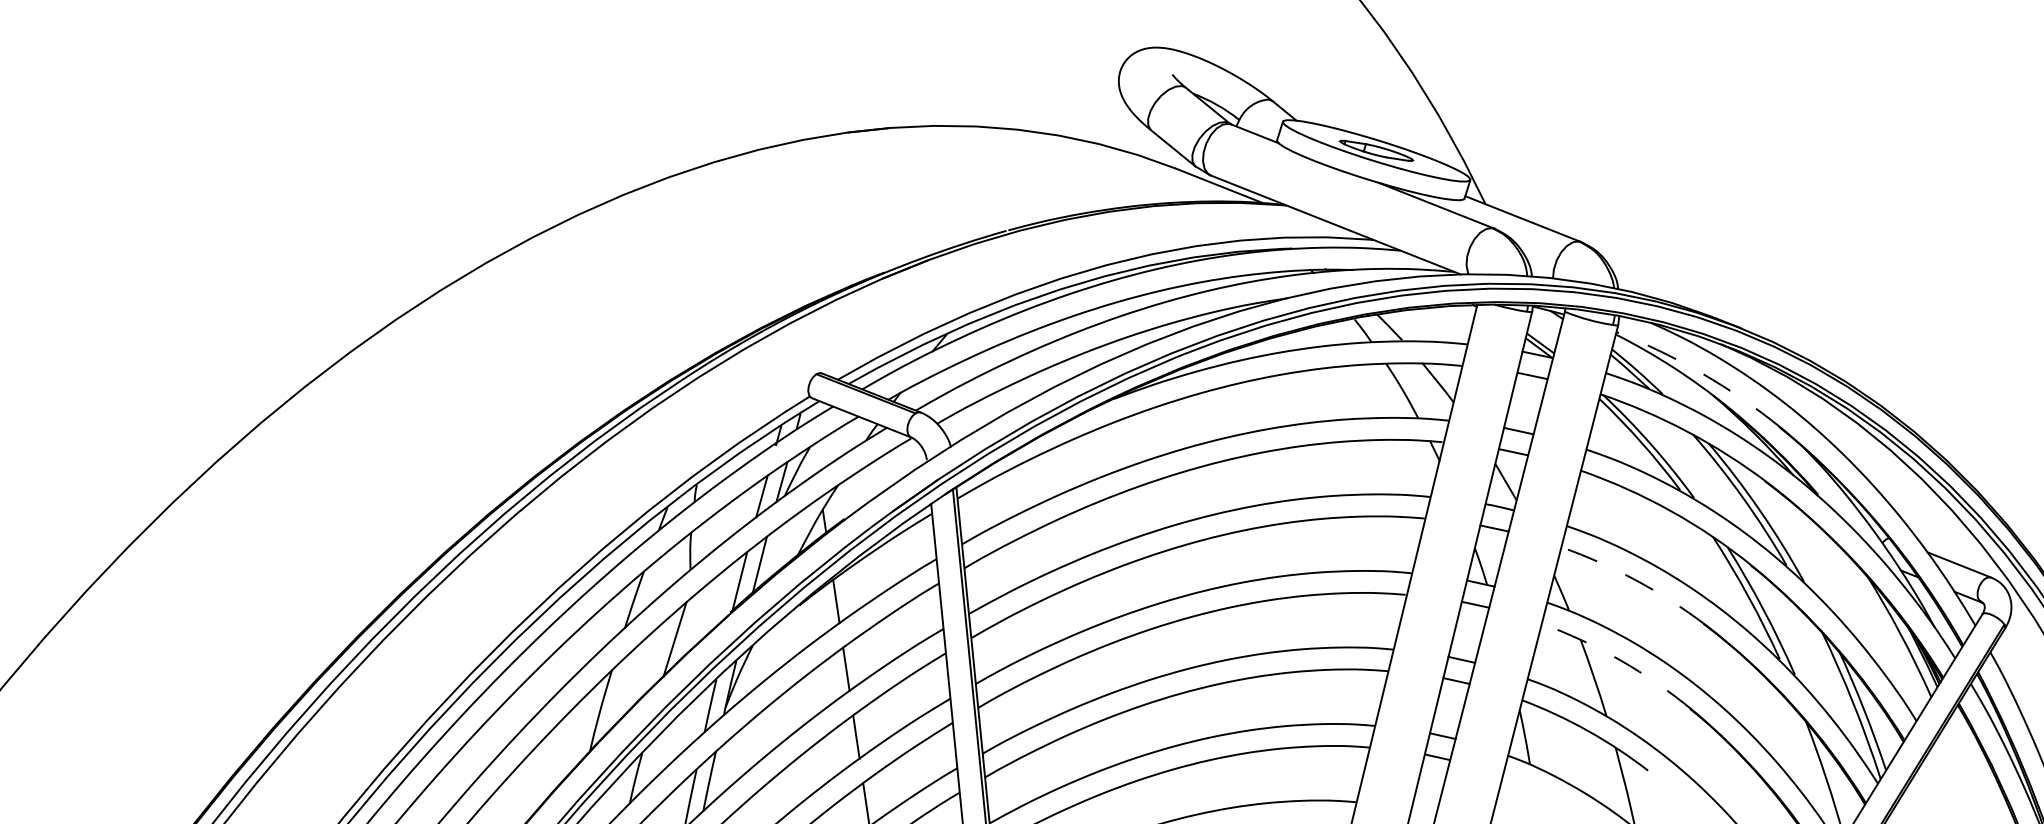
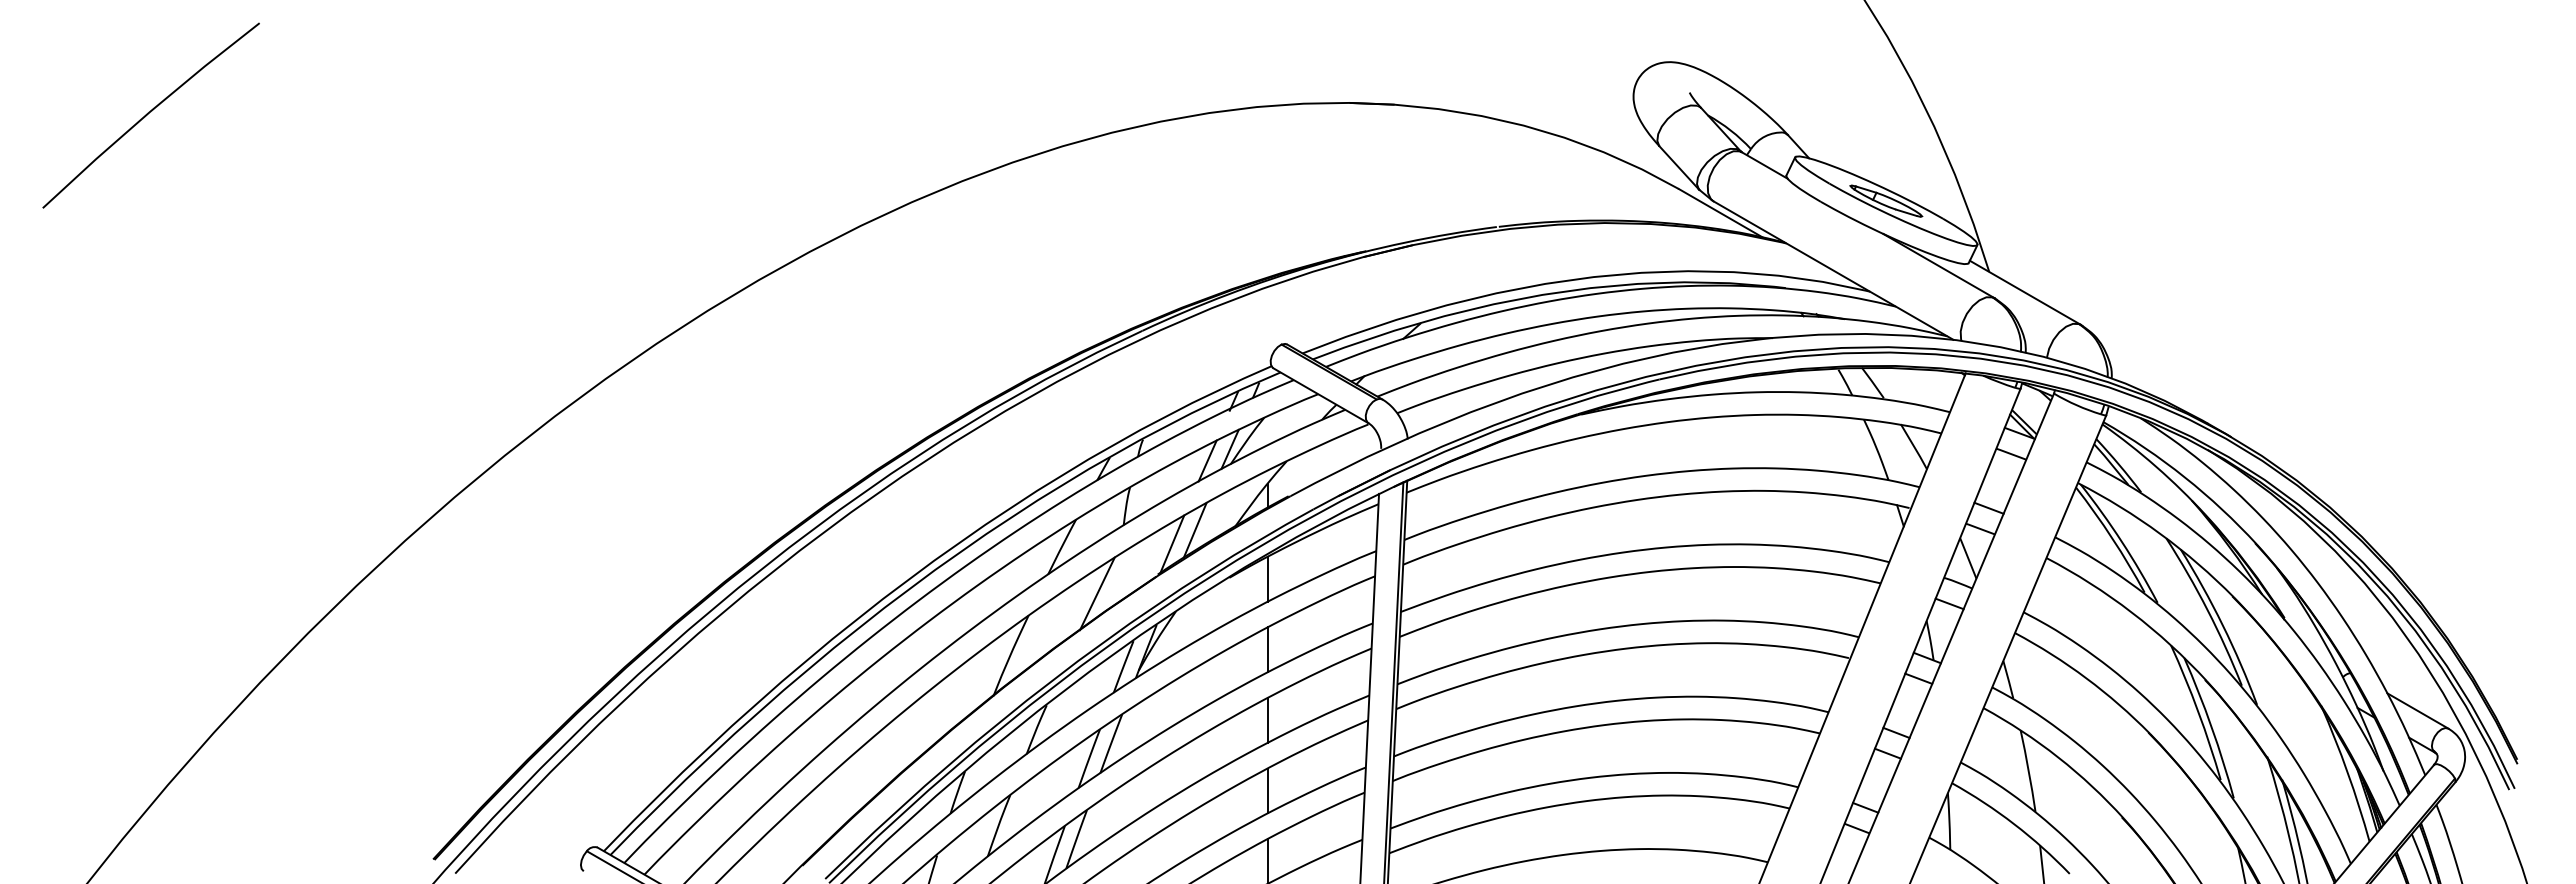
arc: (1702, 373) -> (2184, 477), dashed -> solid
arc: (1636, 580) -> (2086, 678), dashed -> solid
arc: (1620, 660) -> (2058, 757), dashed -> solid

